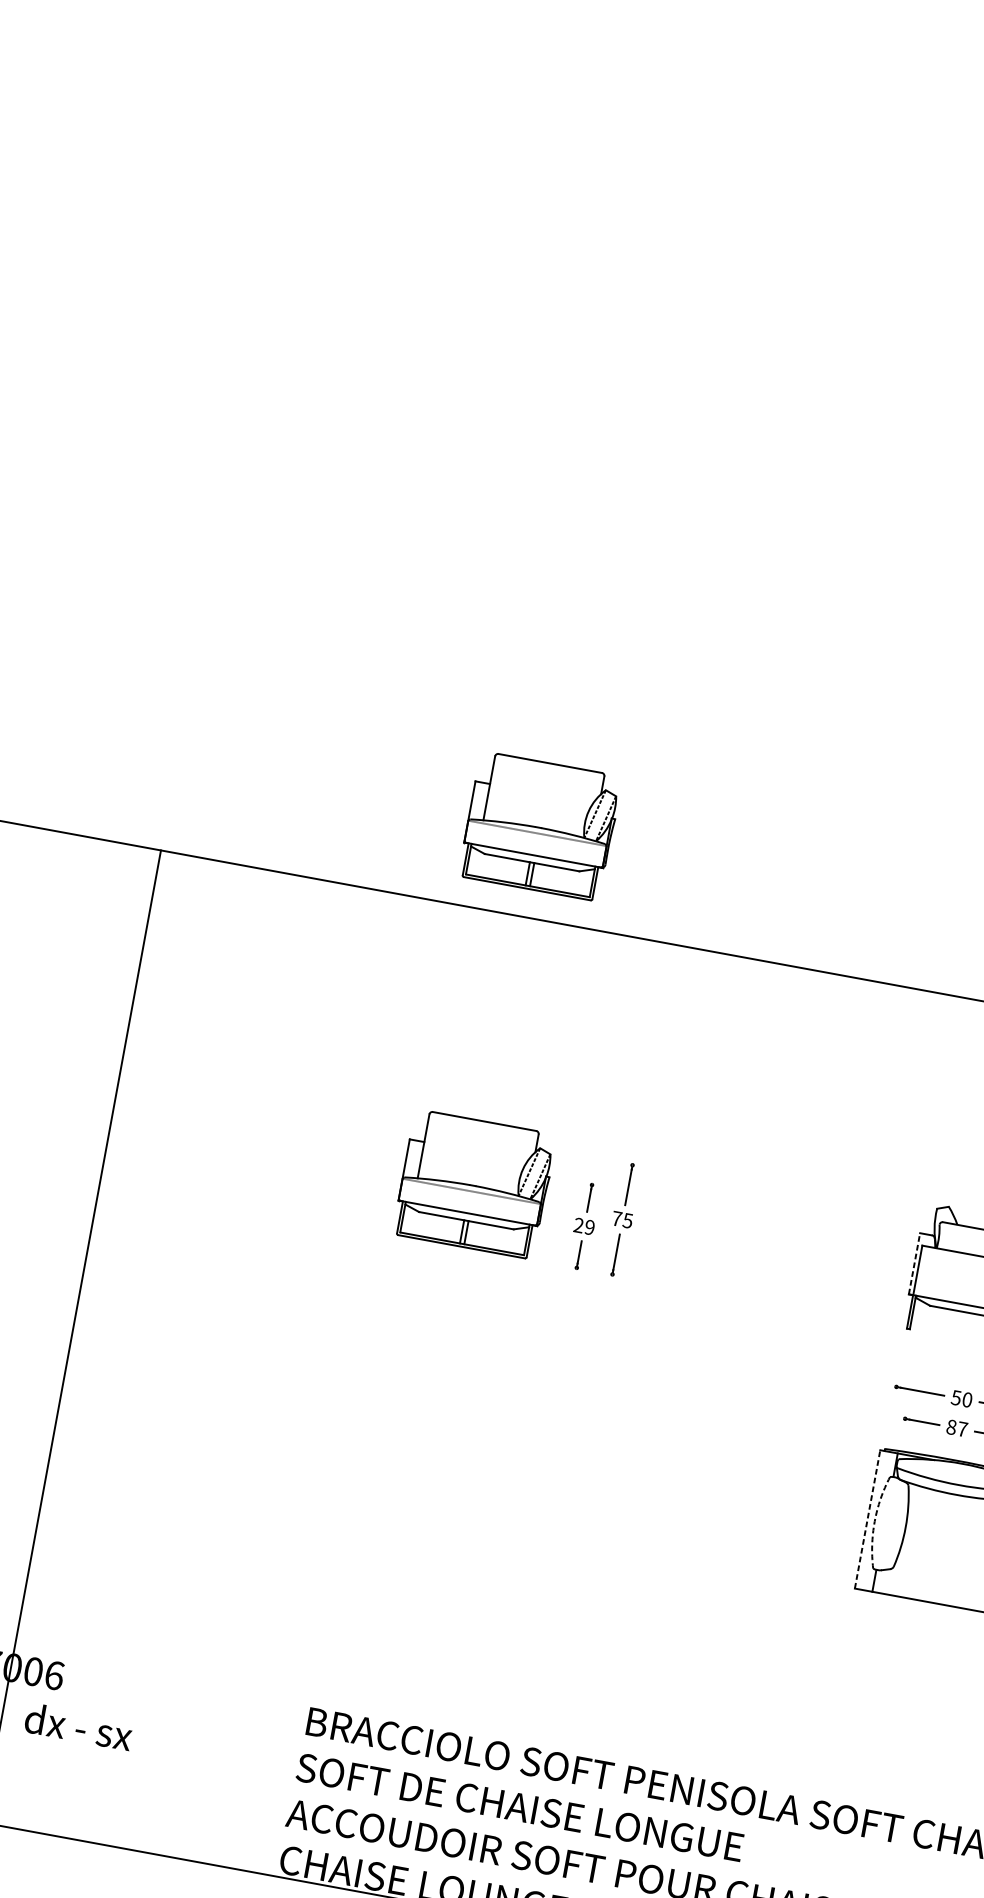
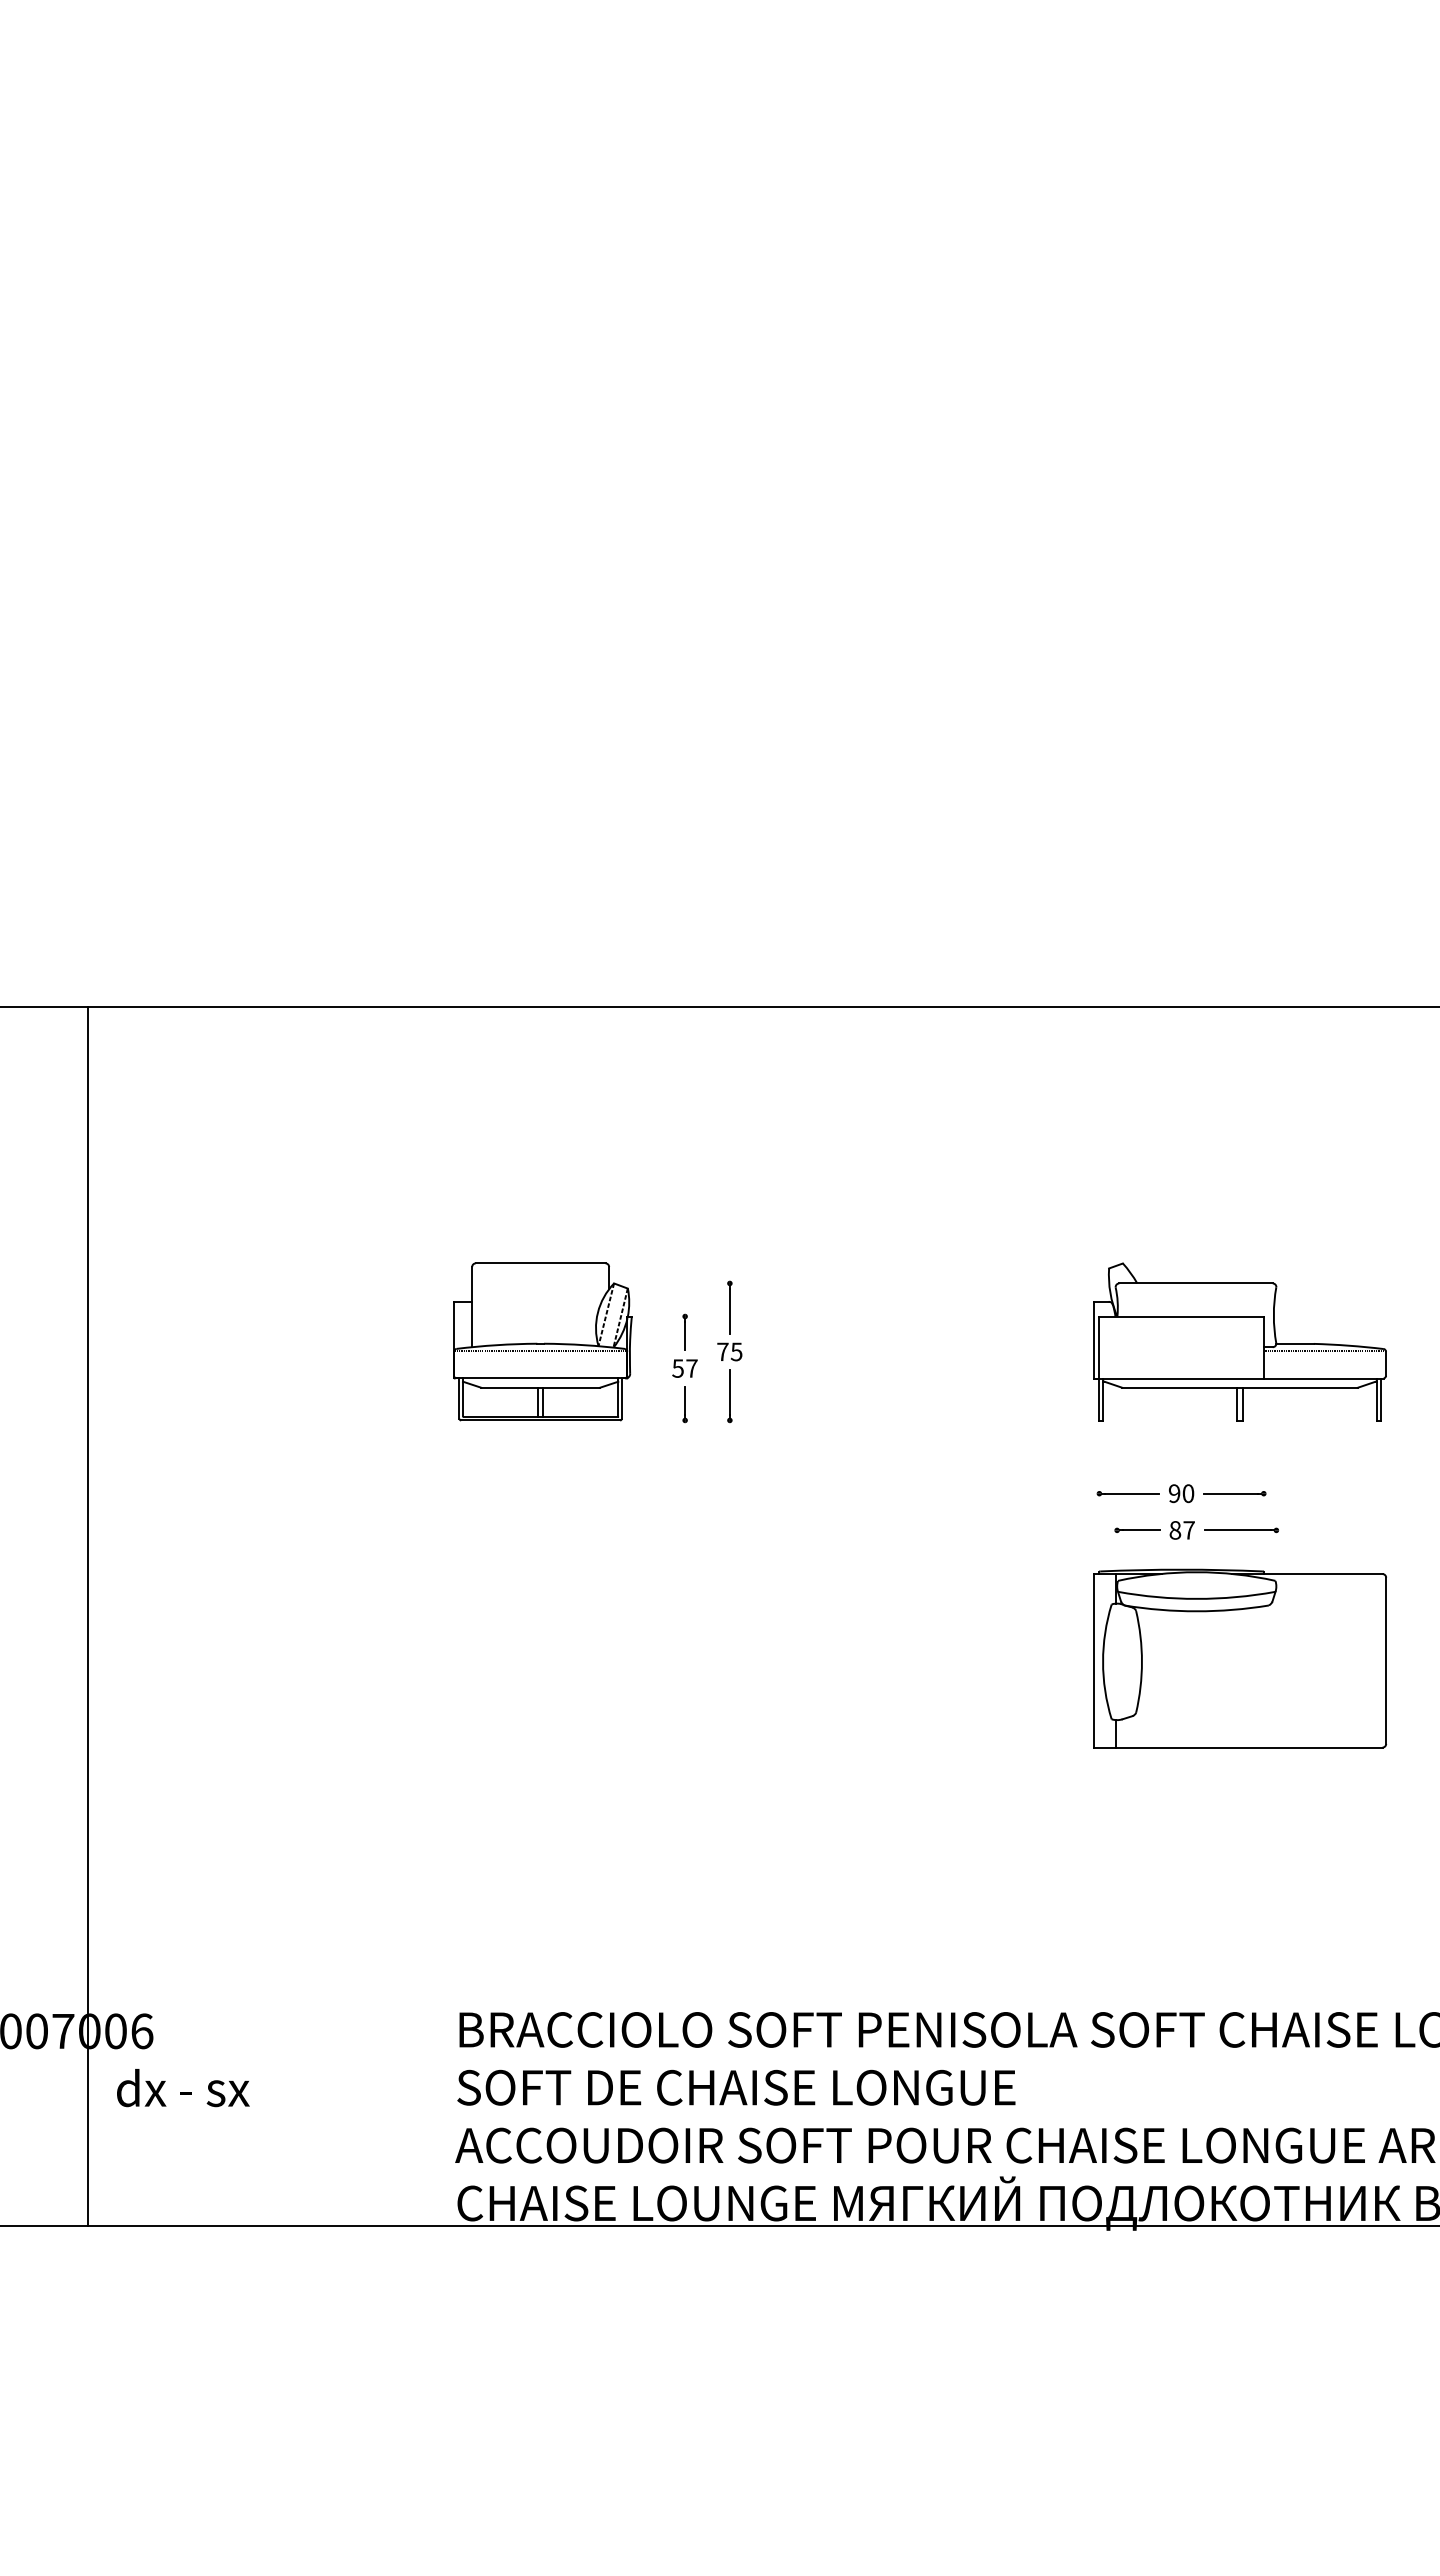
part: (540, 826) -> (542, 892), removed
text: (583, 1226) -> (684, 1368), 29 -> 57
line: (914, 1263) -> (1093, 1339), dashed -> solid
text: (956, 1397) -> (1174, 1493), 50 -> 90
line: (867, 1519) -> (1093, 1660), dashed -> solid
arc: (875, 1521) -> (1103, 1661), dashed -> solid

